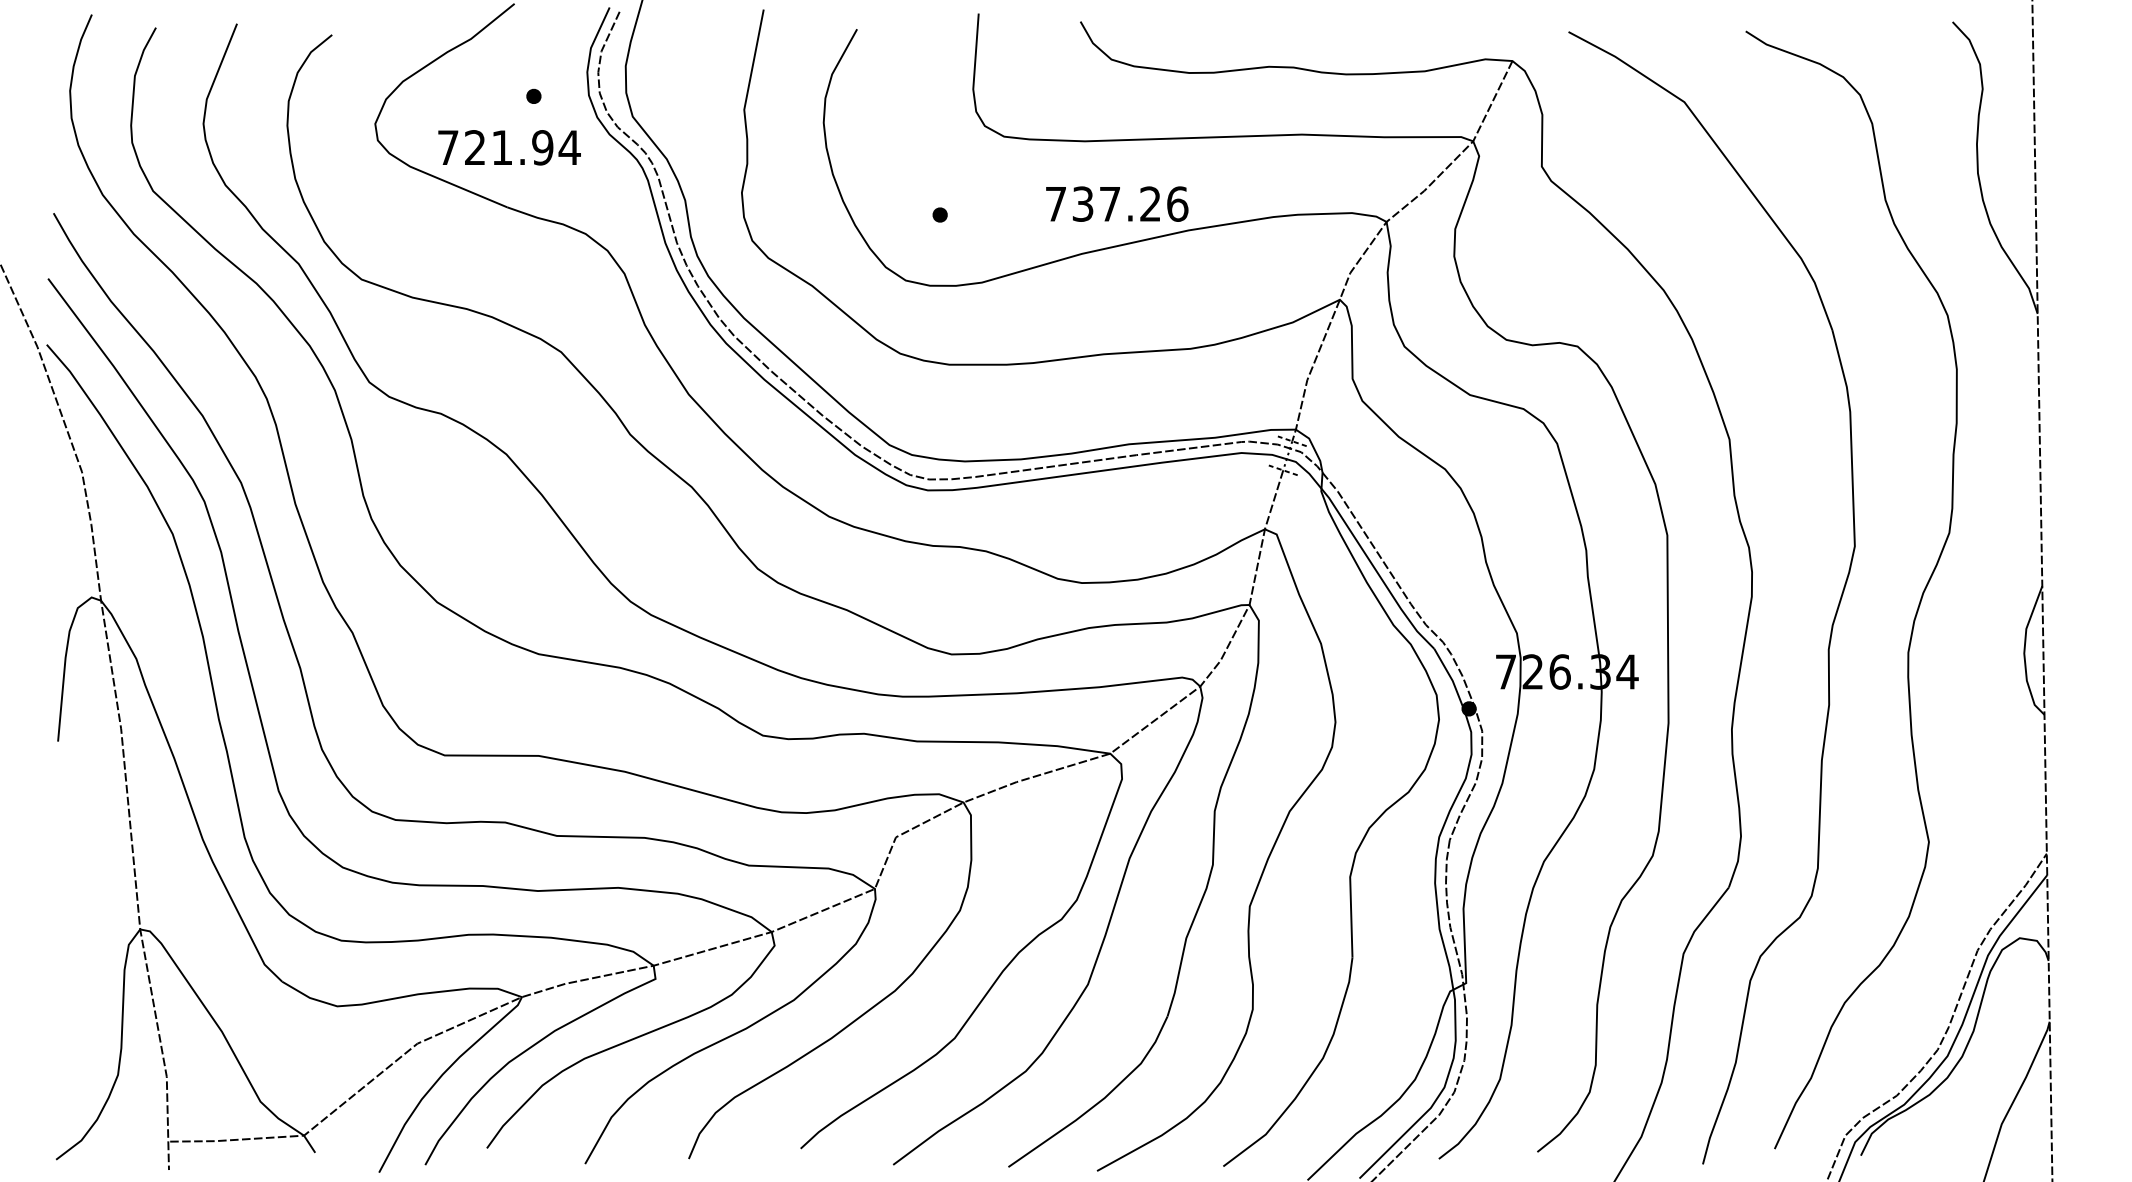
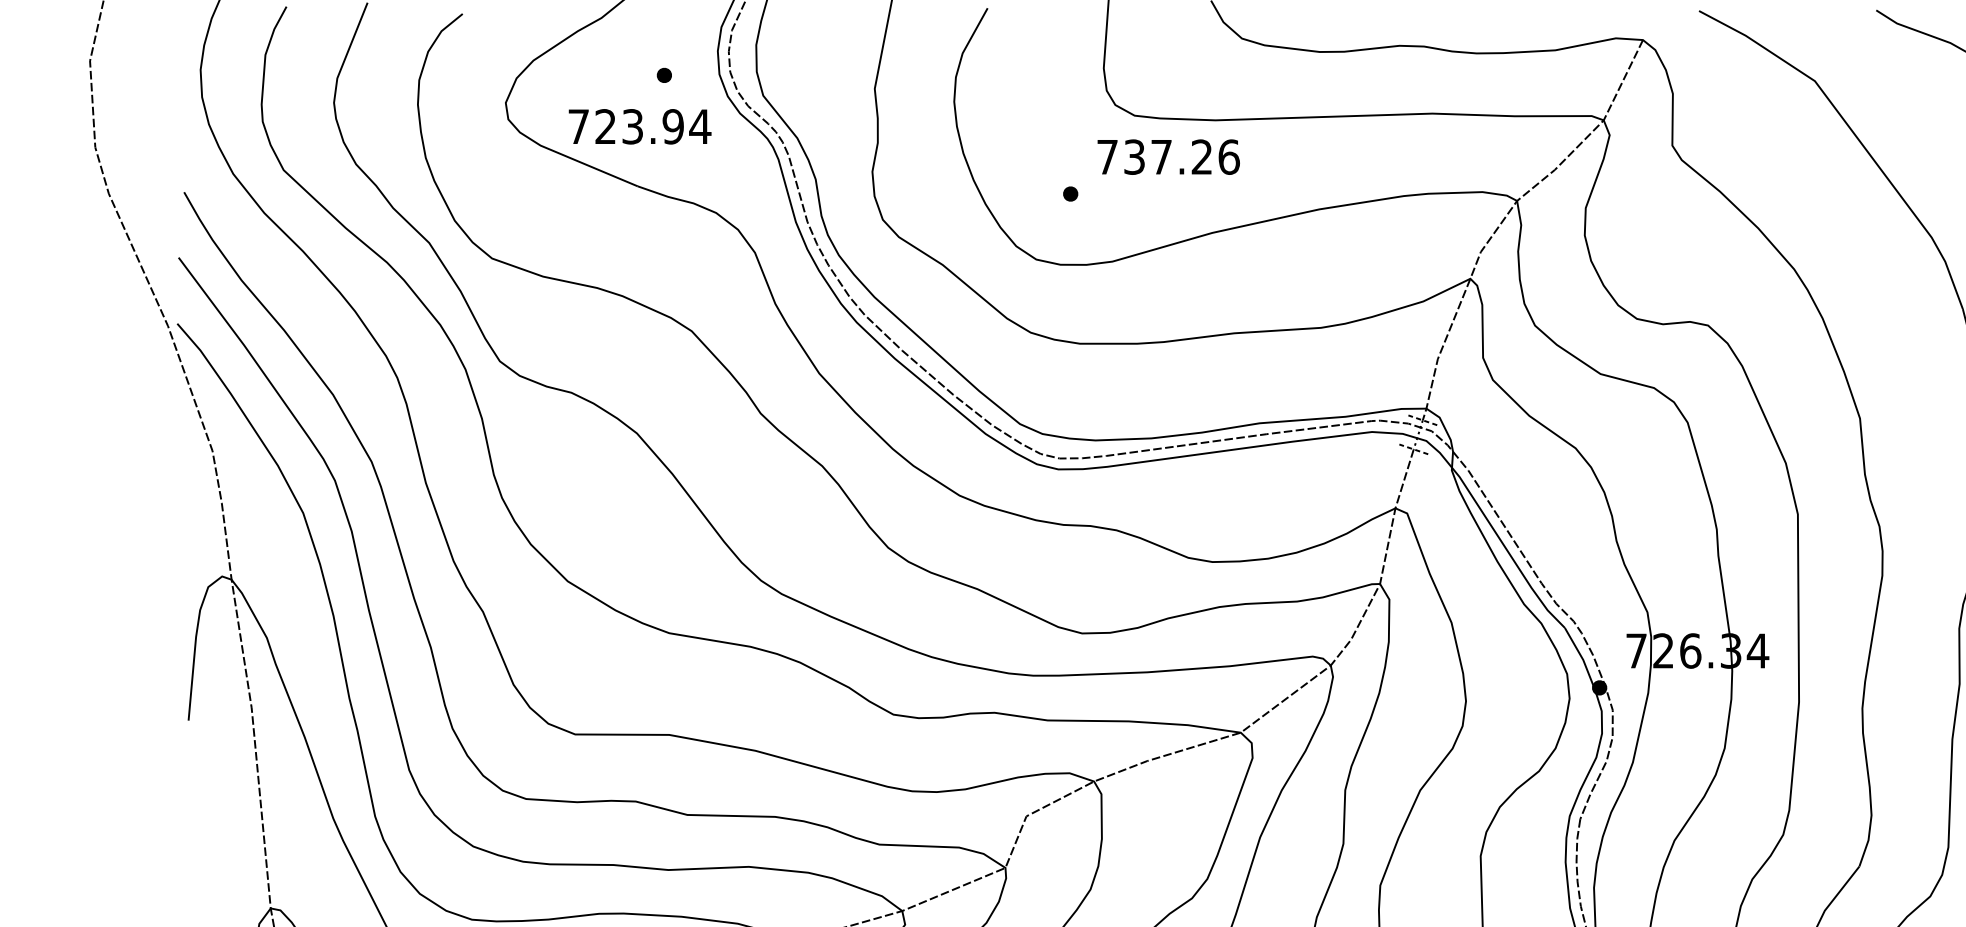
text: (502, 147) -> (633, 126), 721.94 -> 723.94
text: (1117, 203) -> (1169, 156), moved

